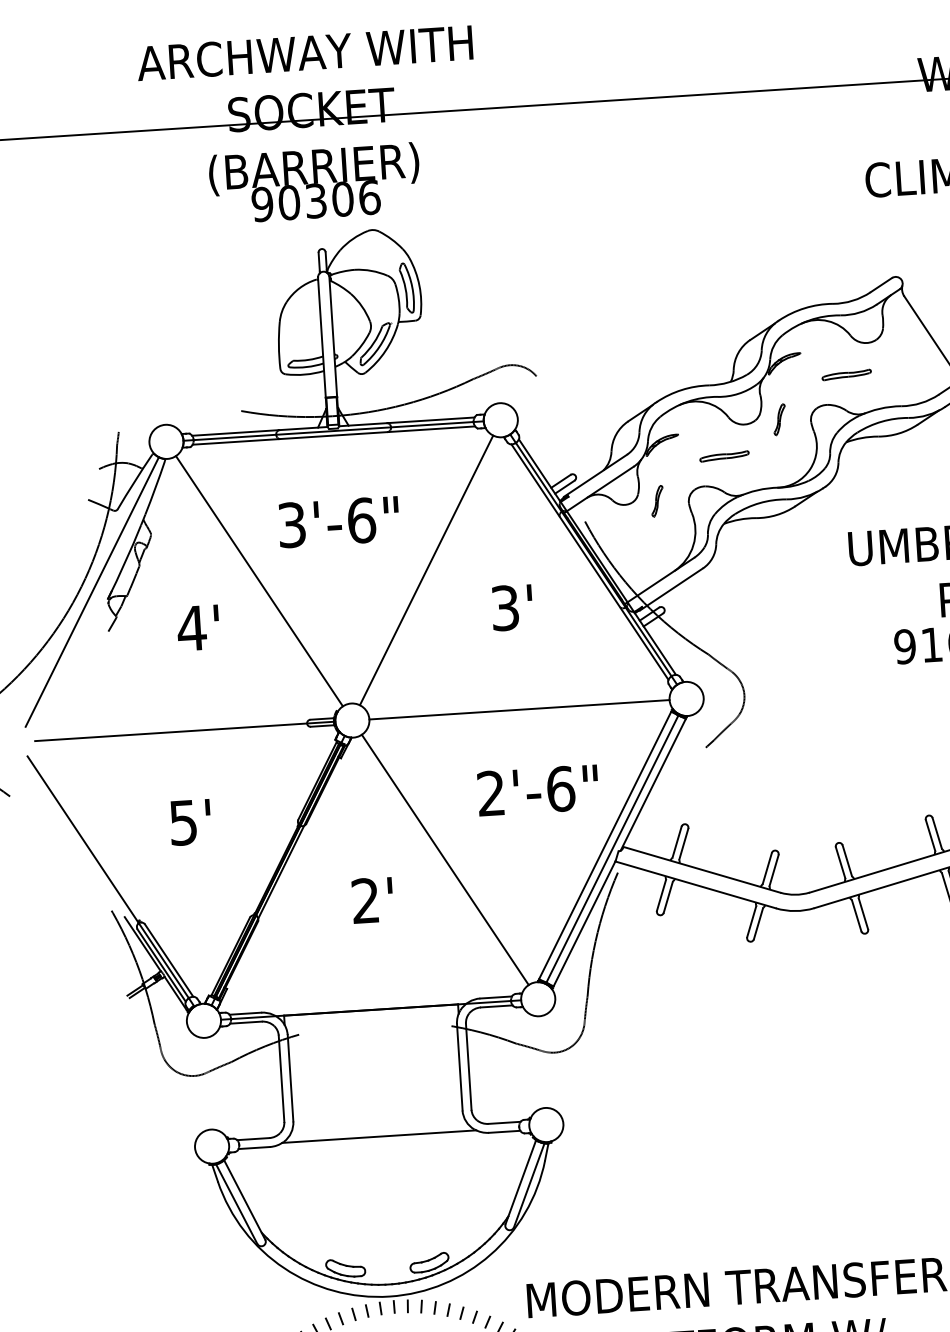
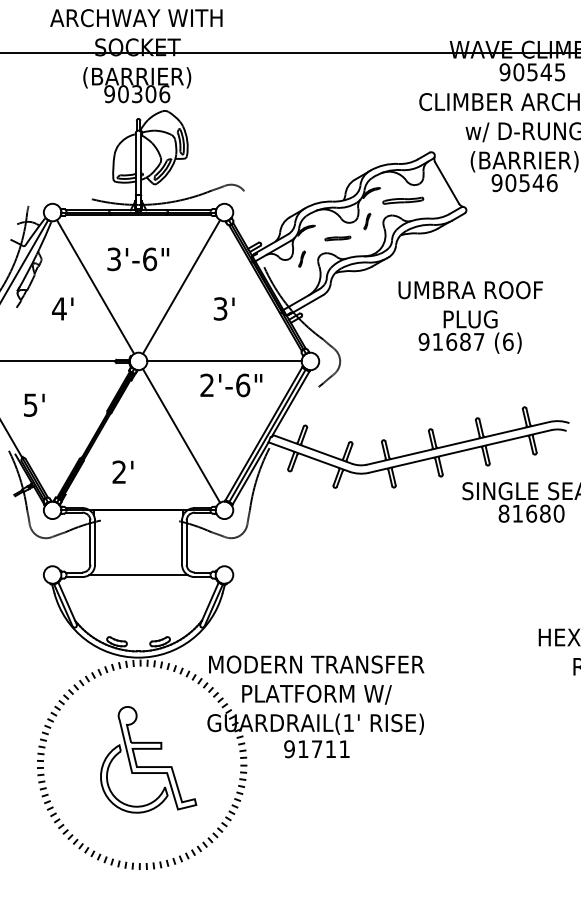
part: (845, 374) -> (402, 200), size x1.6
text: (538, 790) -> (231, 385), moved
text: (190, 820) -> (34, 404), moved
text: (371, 899) -> (122, 471), moved

